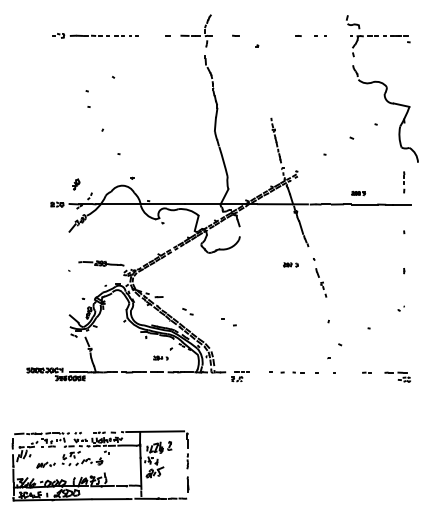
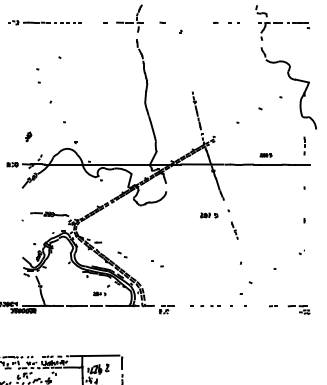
part: (76, 184) -> (28, 136), moved
part: (290, 264) -> (208, 215), size x1.4
part: (321, 282) -> (234, 230), size x0.7

